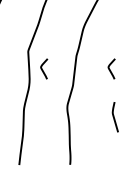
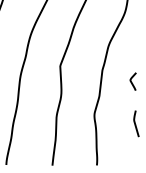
curve: (42, 68) -> (72, 81), removed

